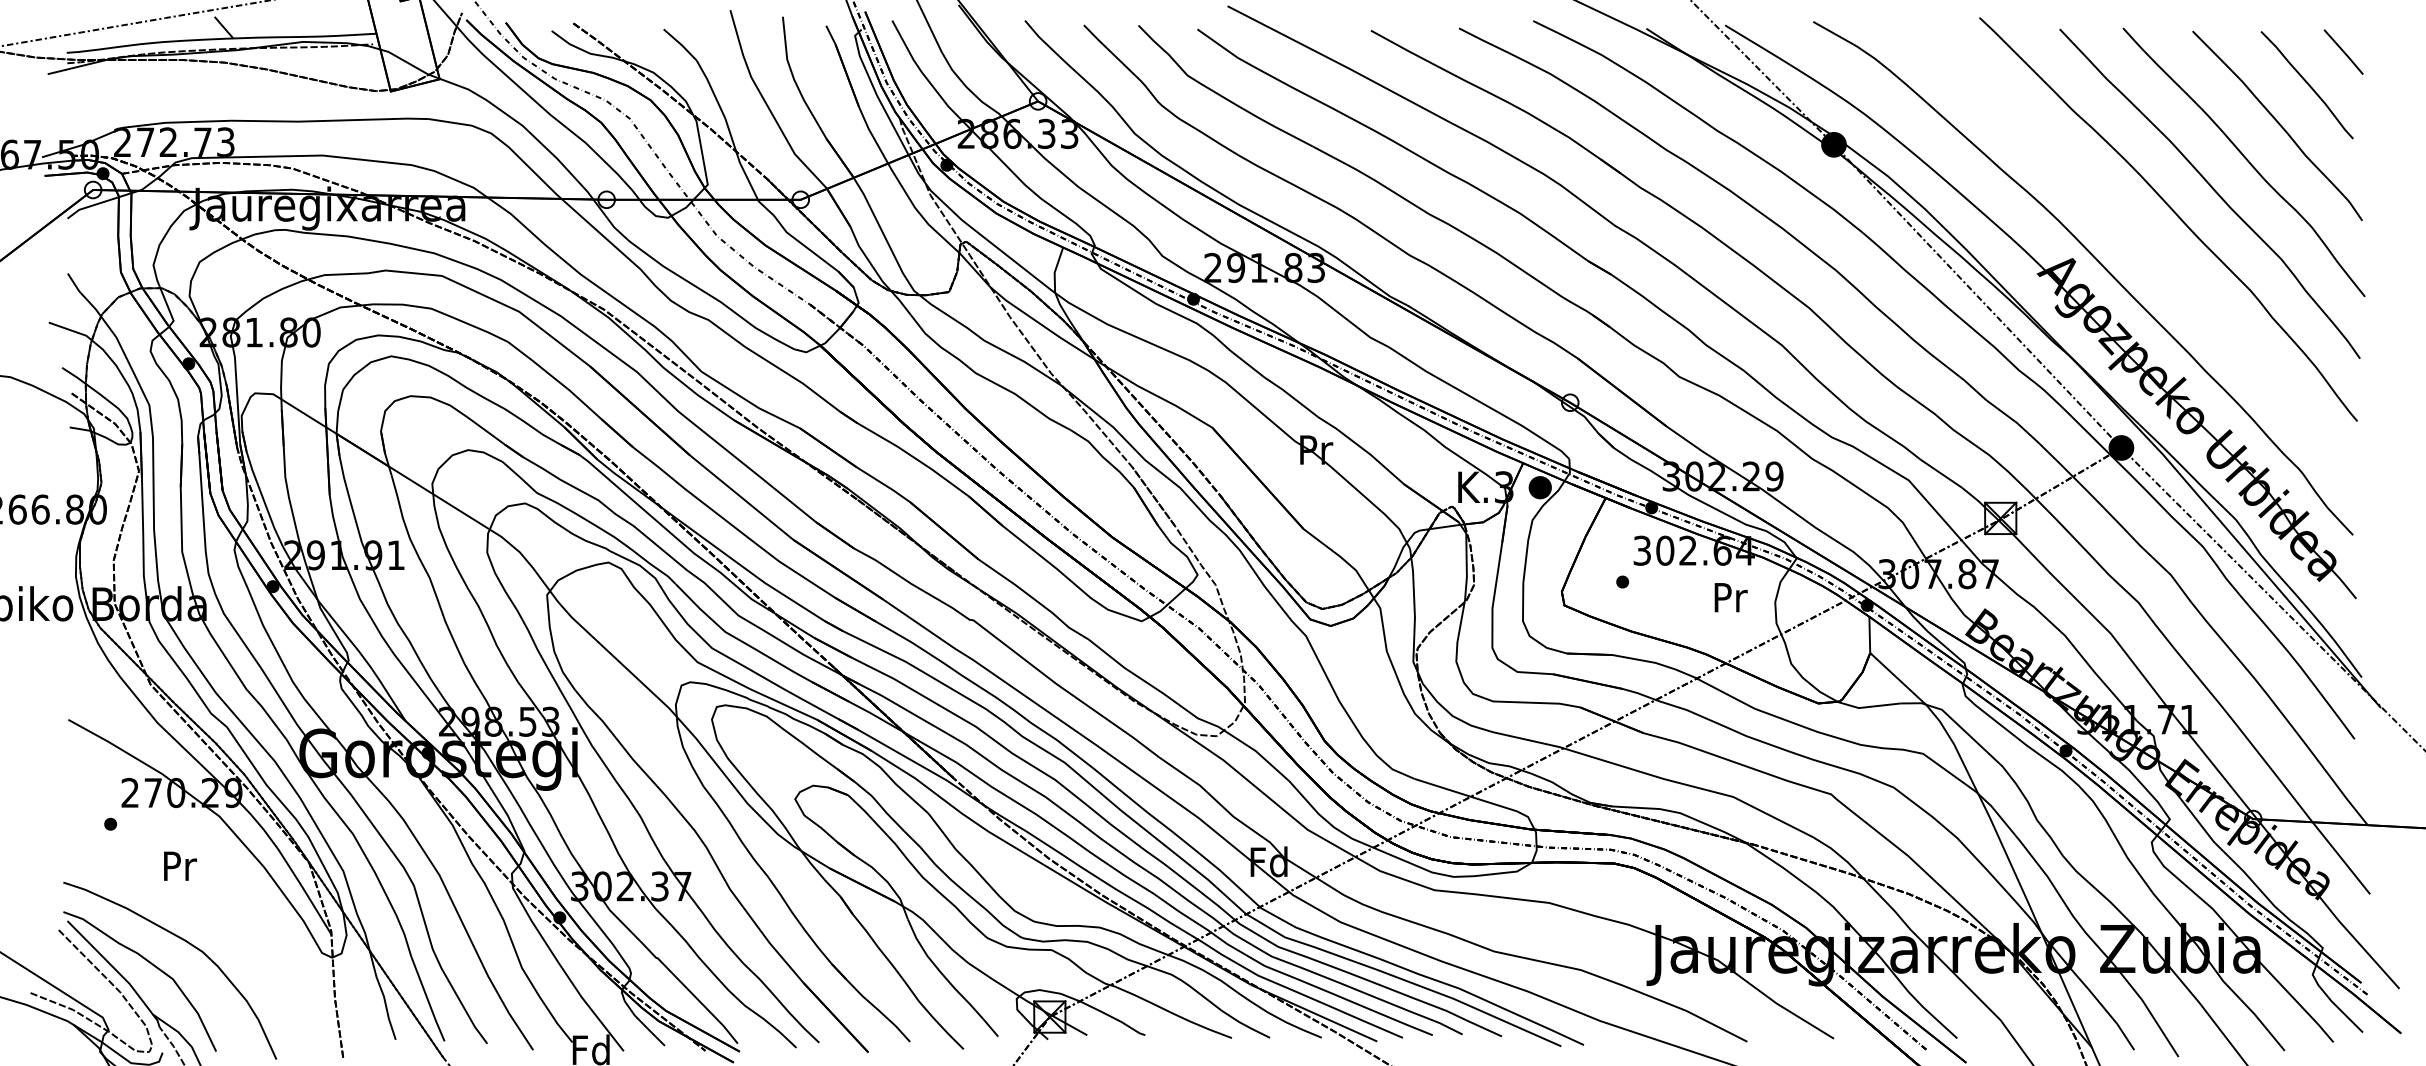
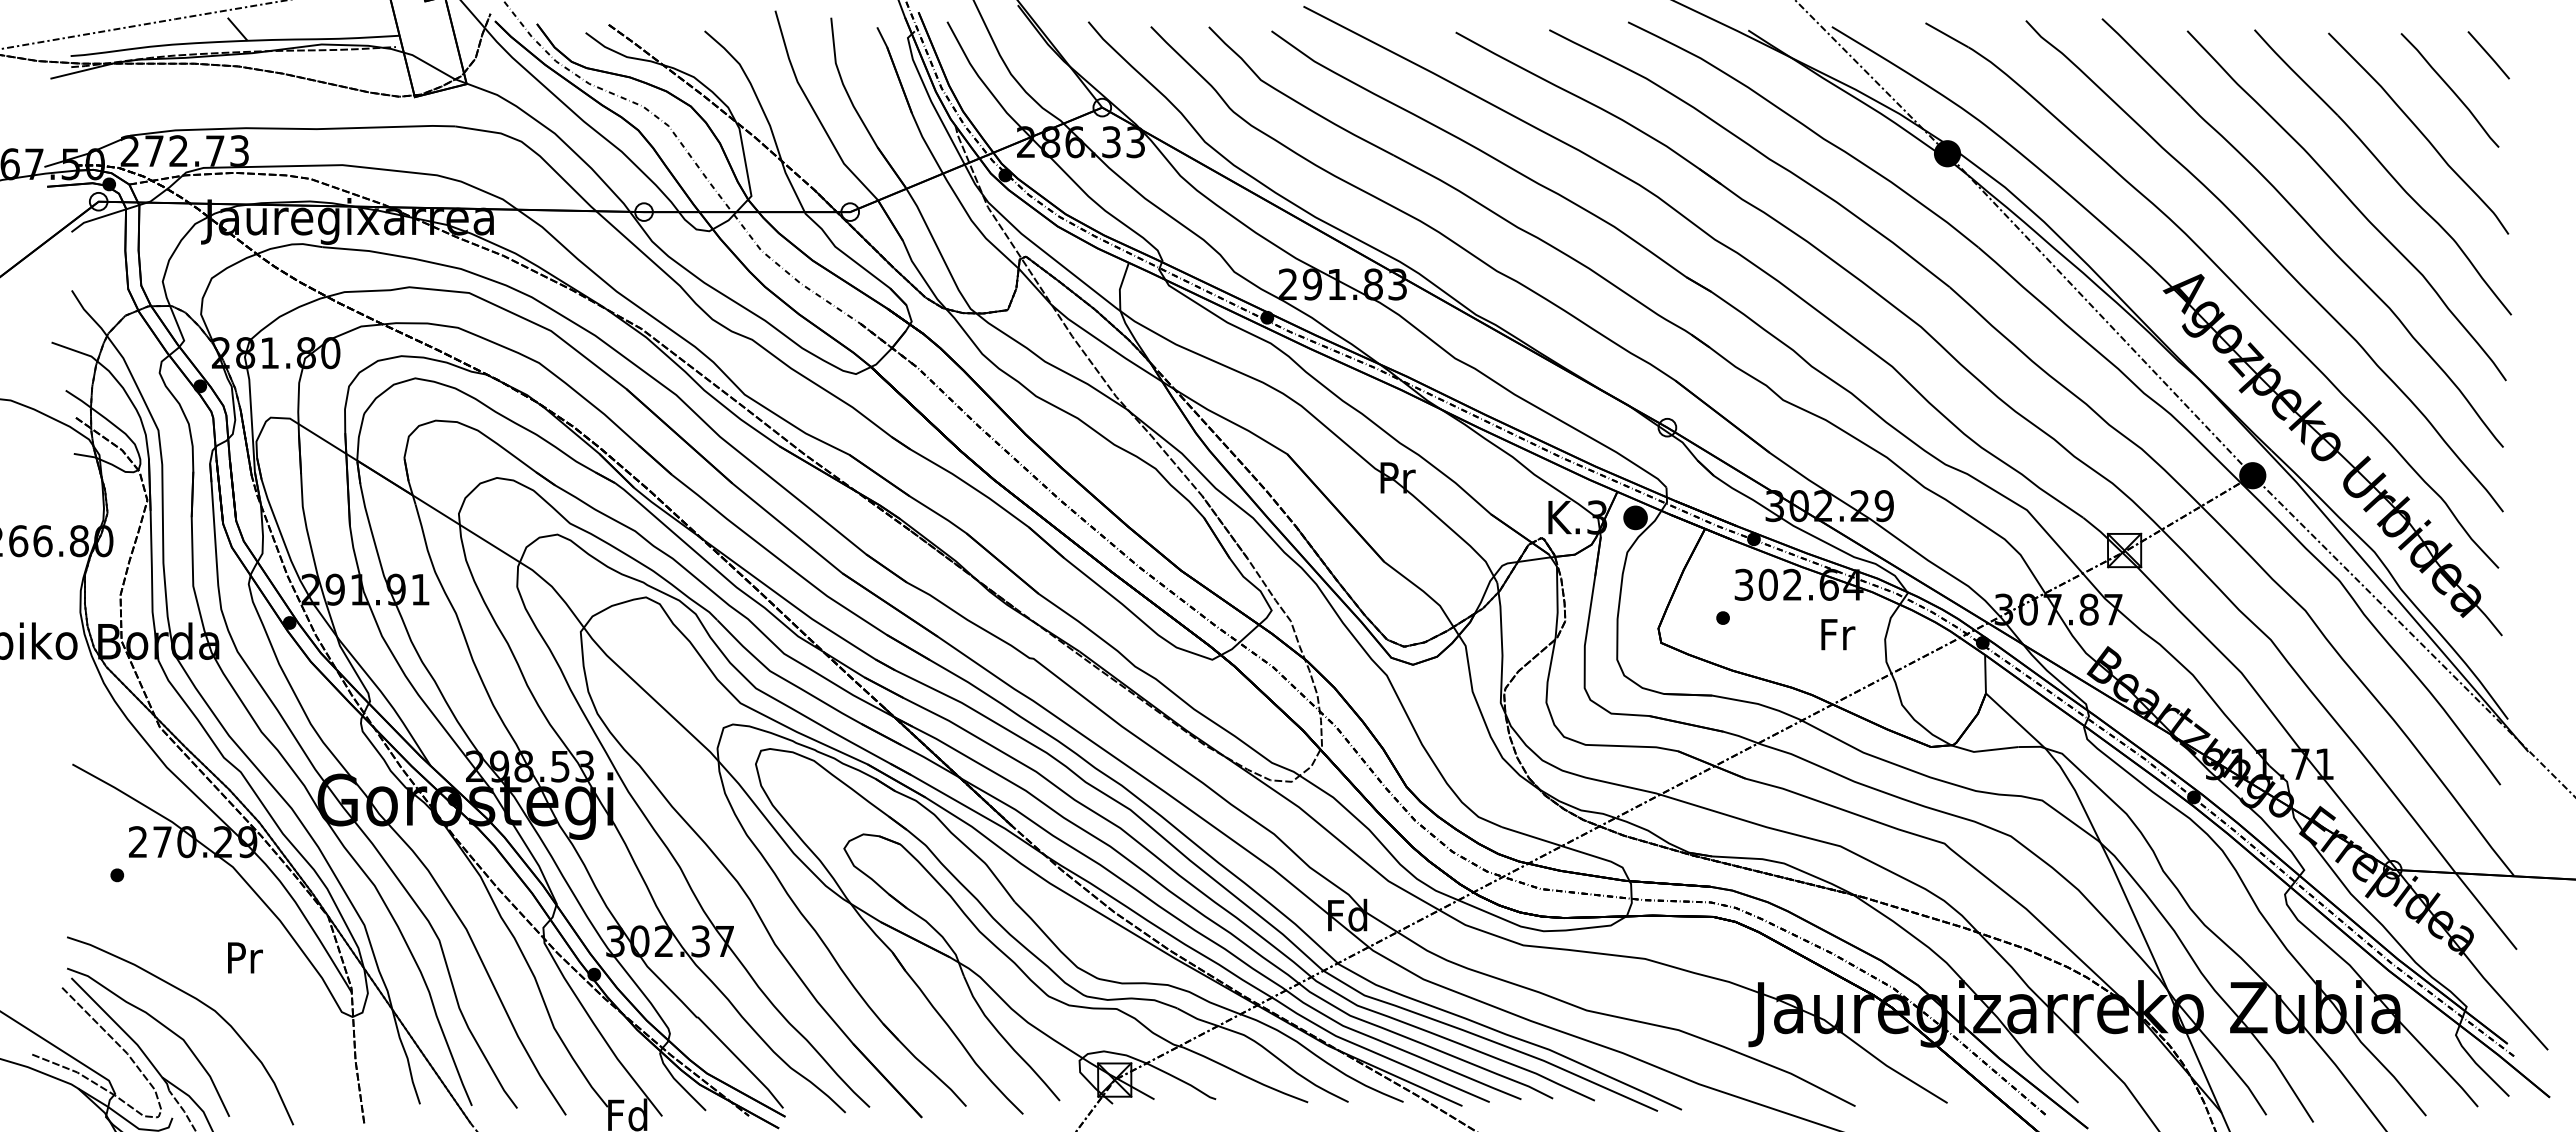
curve: (2140, 242) -> (2273, 257), added
text: (1731, 597) -> (1838, 634), Pr -> Fr
text: (180, 865) -> (245, 957), moved

